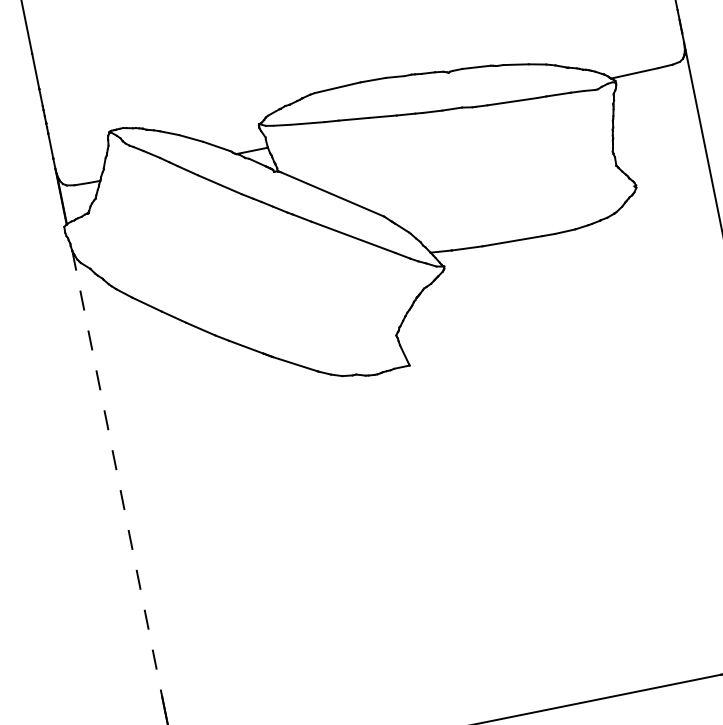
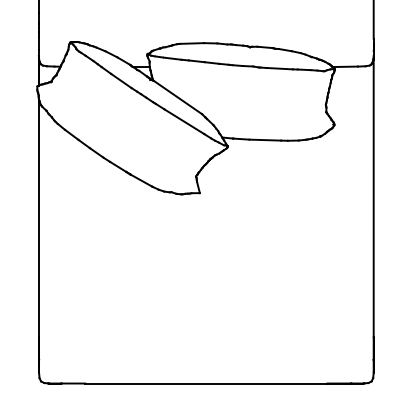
line: (118, 473) -> (39, 218), dashed -> solid

